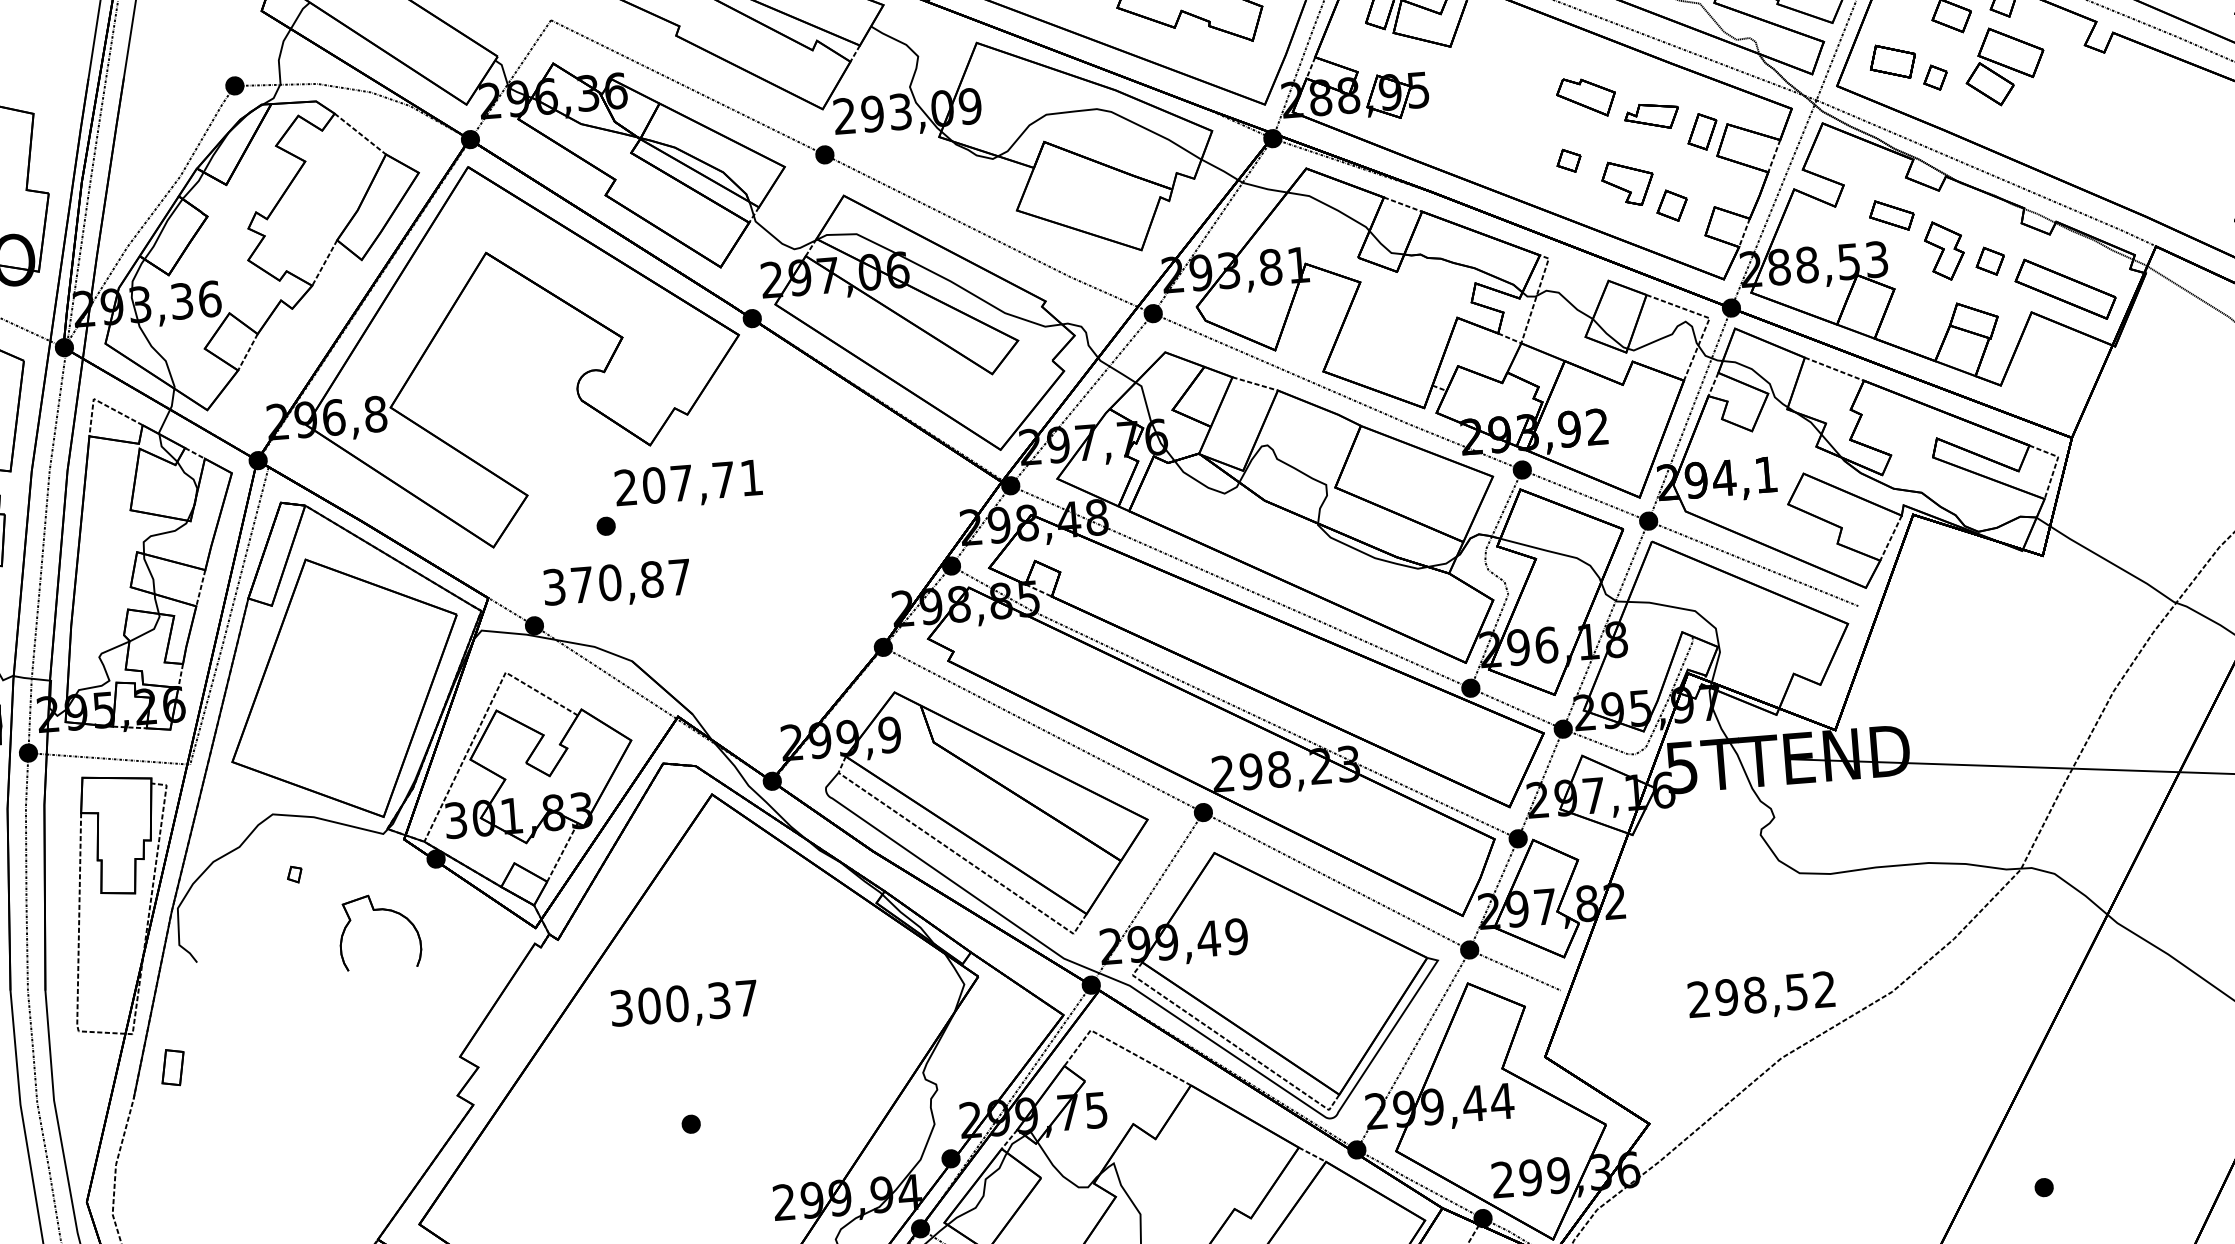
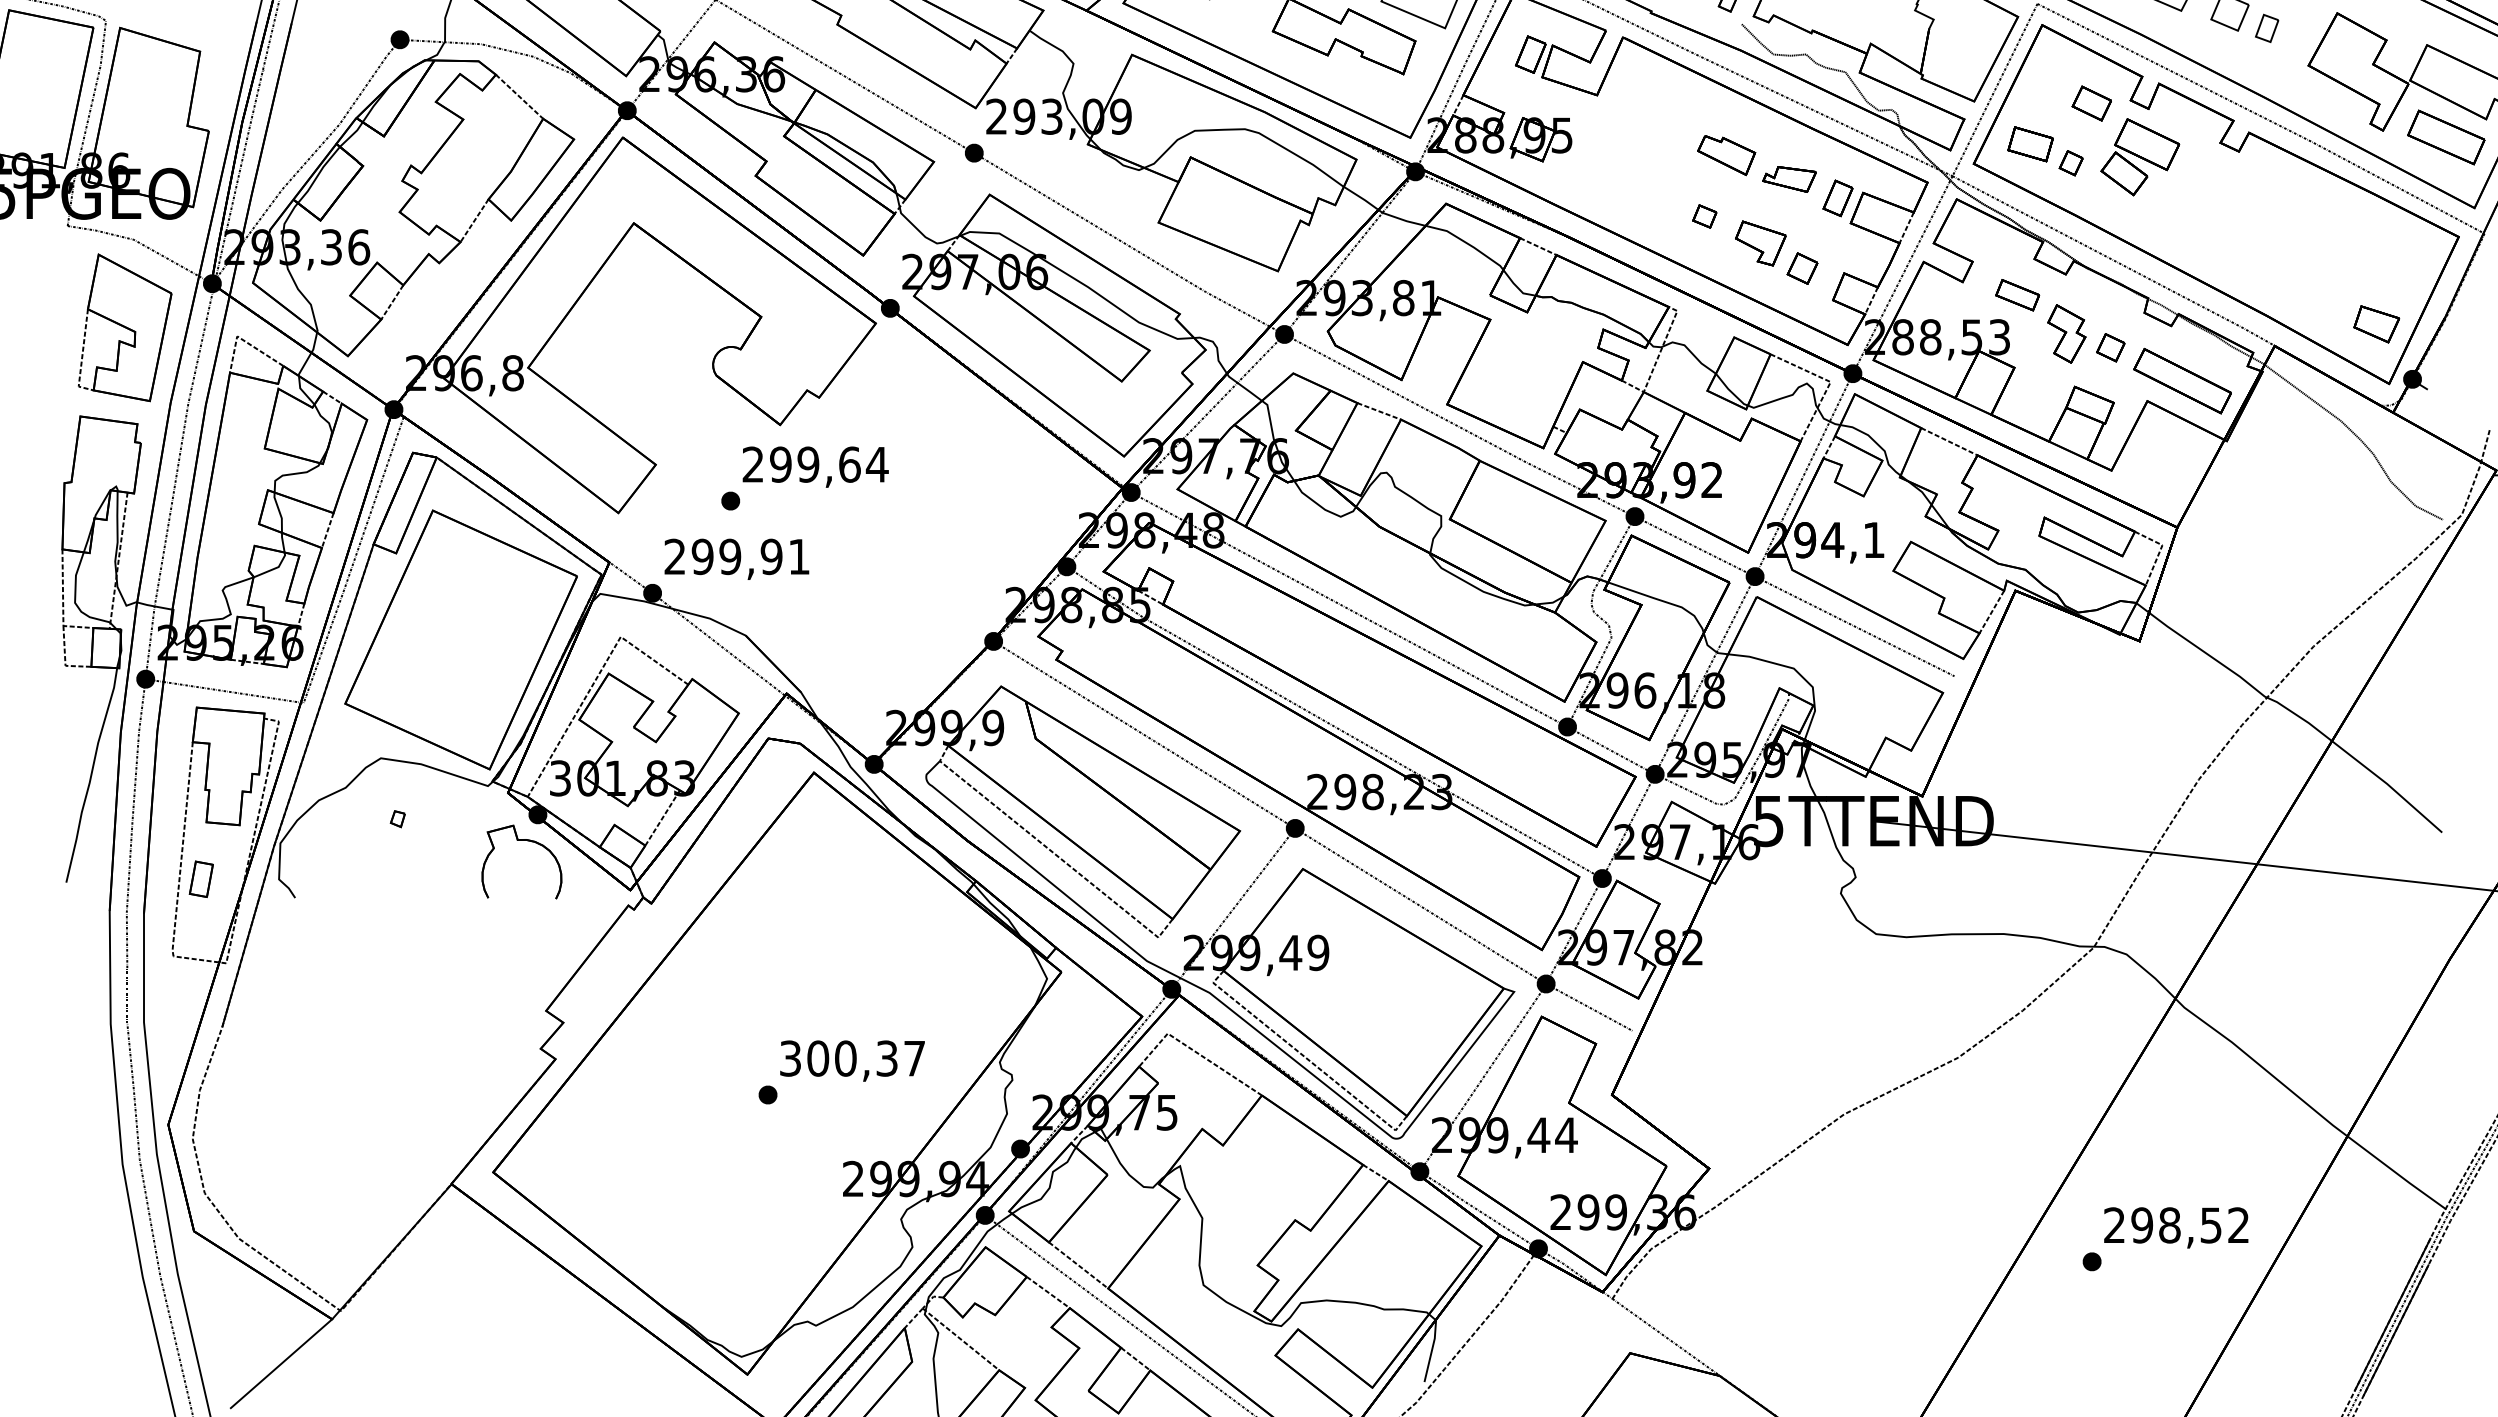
text: (703, 481) -> (829, 464), 207,71 -> 299,64
text: (616, 581) -> (736, 556), 370,87 -> 299,91
part: (383, 910) -> (527, 841), moved
text: (1761, 996) -> (2176, 1227), moved
text: (684, 1005) -> (852, 1060), moved
part: (172, 1066) -> (200, 878), moved

